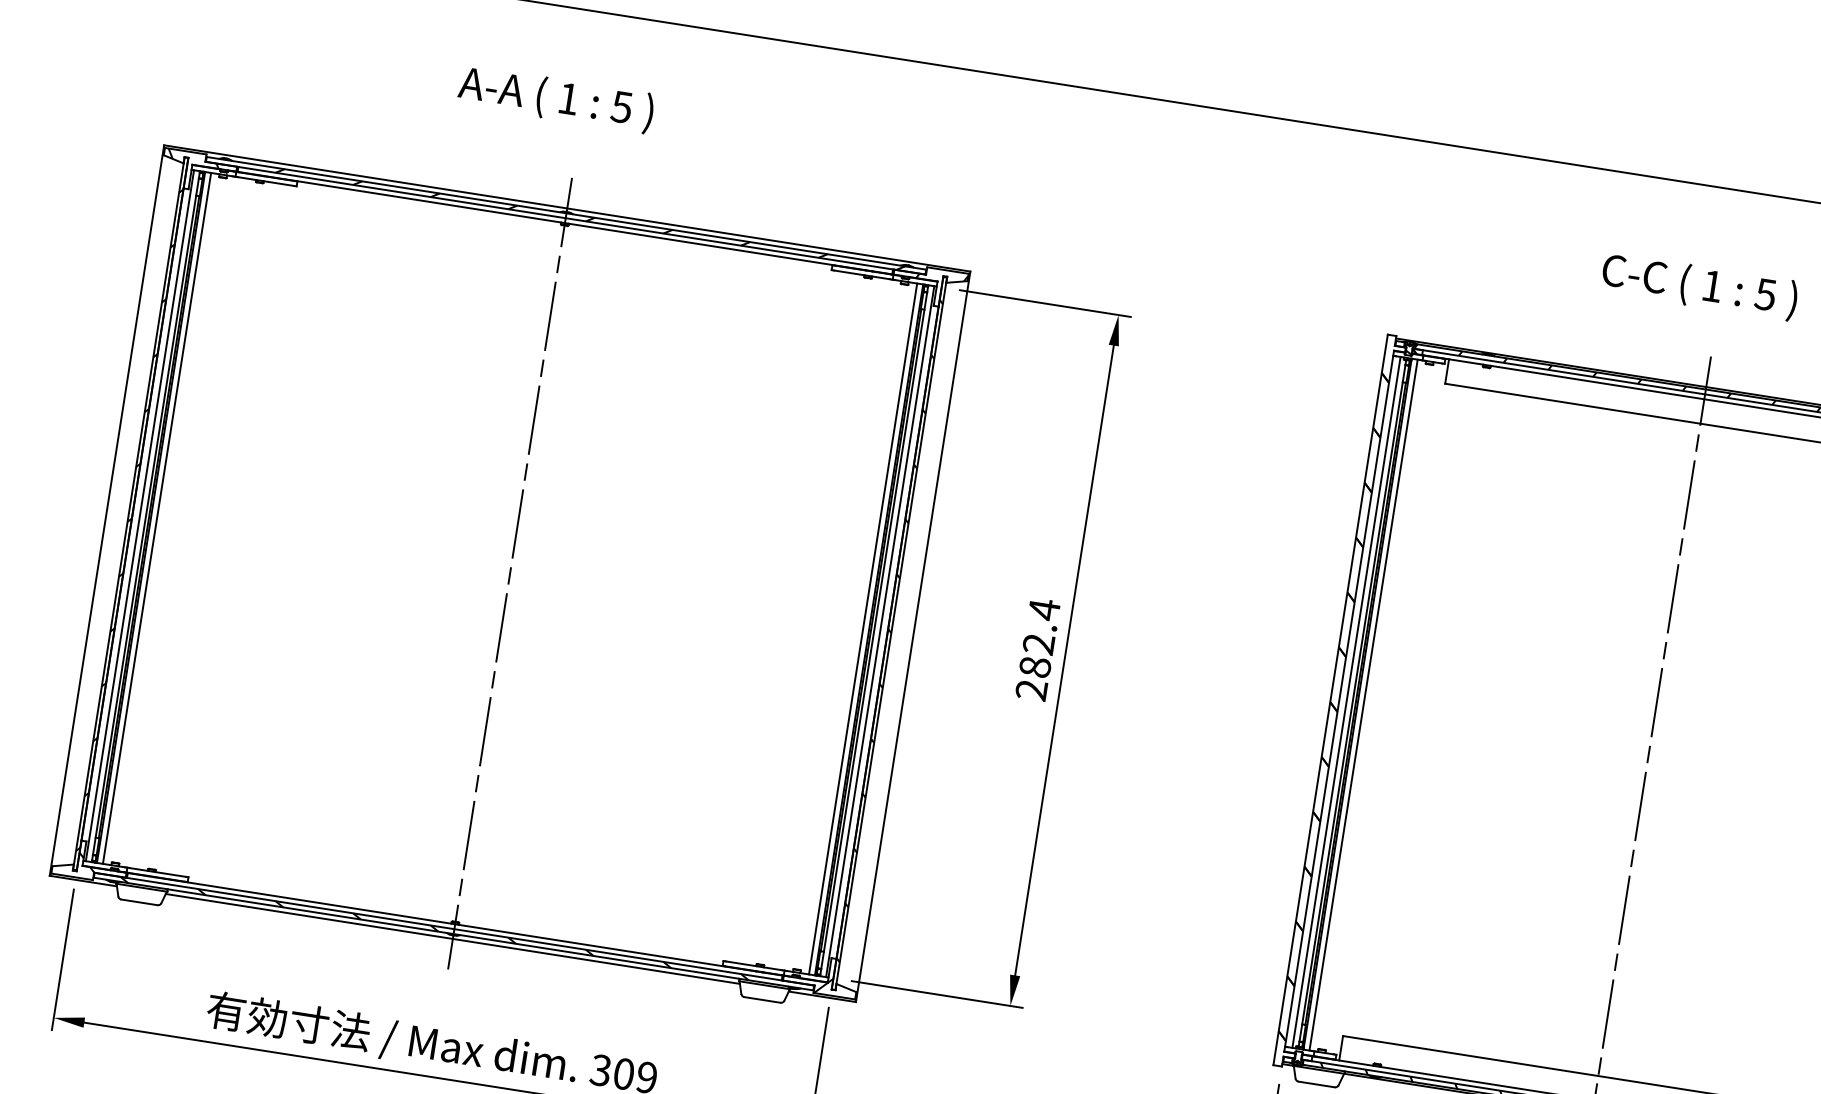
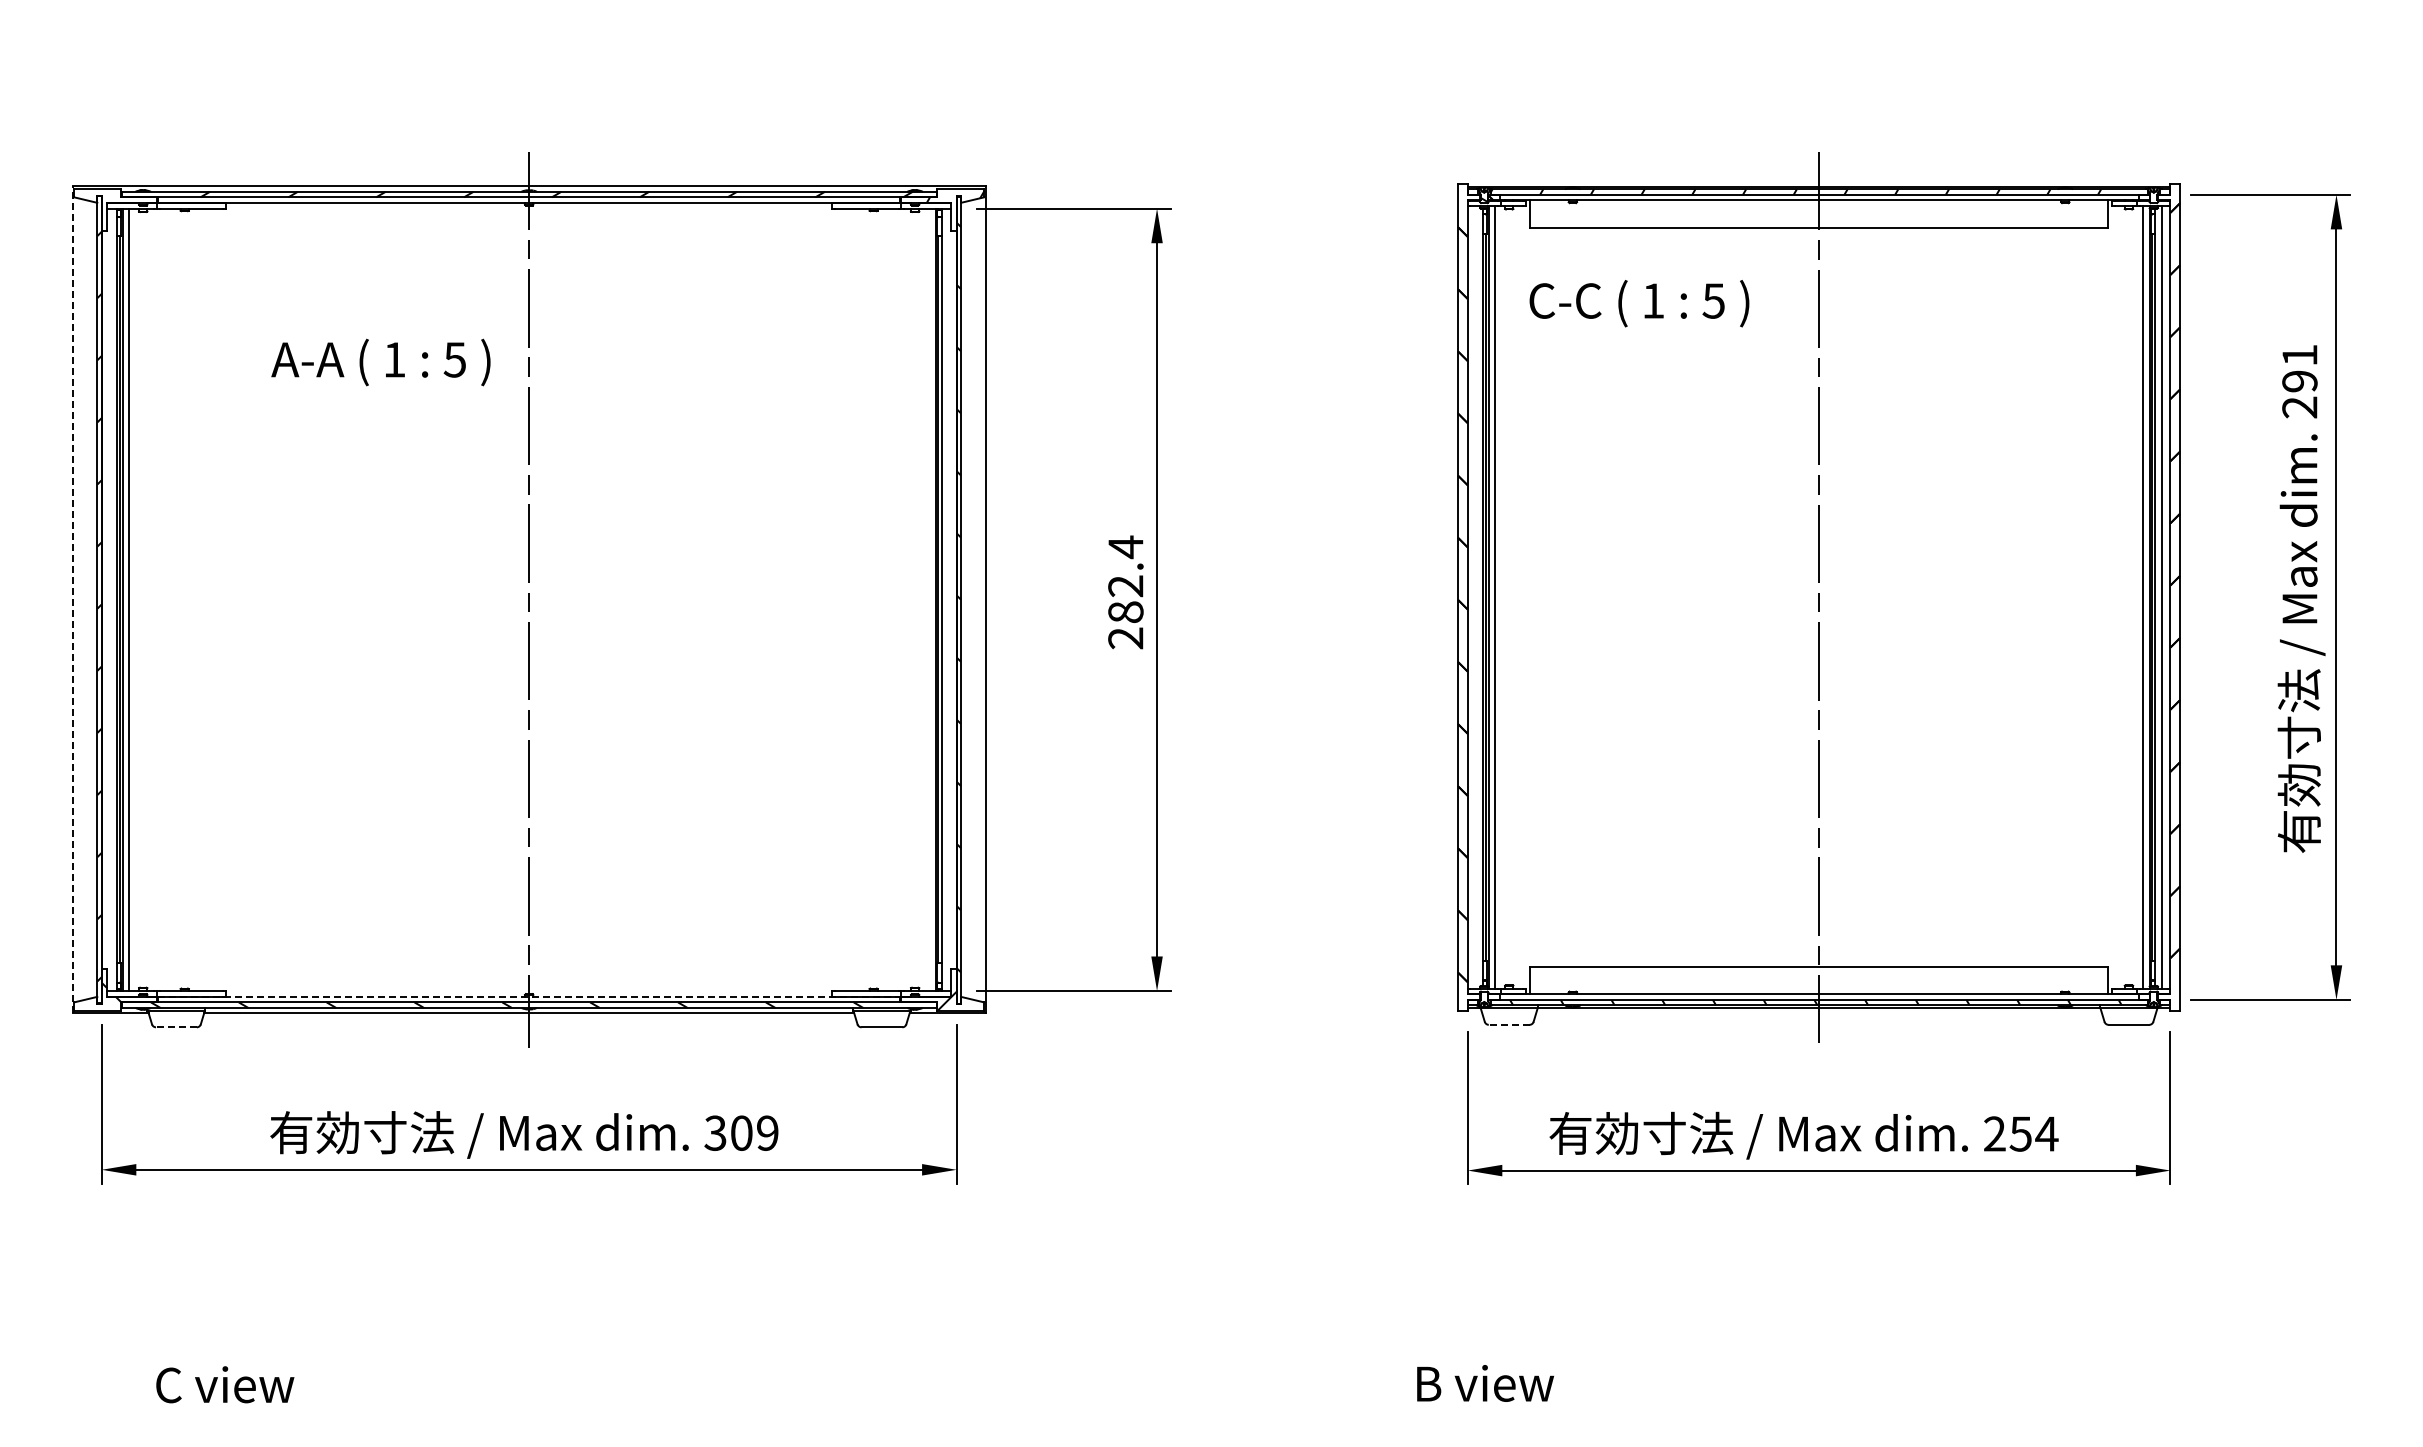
text: (555, 99) -> (380, 362), moved
hatch: (191, 170) -> (107, 209), removed
text: (1699, 286) -> (1639, 303), moved
line: (106, 510) -> (72, 599), solid -> dashed
line: (140, 515) -> (110, 599), removed
line: (862, 628) -> (928, 599), removed
line: (880, 631) -> (948, 599), removed
line: (1346, 702) -> (1476, 597), removed
line: (138, 902) -> (175, 1027), solid -> dashed
line: (455, 923) -> (529, 996), solid -> dashed
line: (1316, 1084) -> (1508, 1024), solid -> dashed

